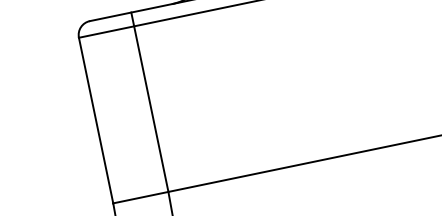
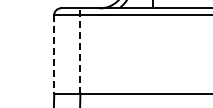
line: (149, 101) -> (80, 50), solid -> dashed
line: (96, 120) -> (54, 54), solid -> dashed

